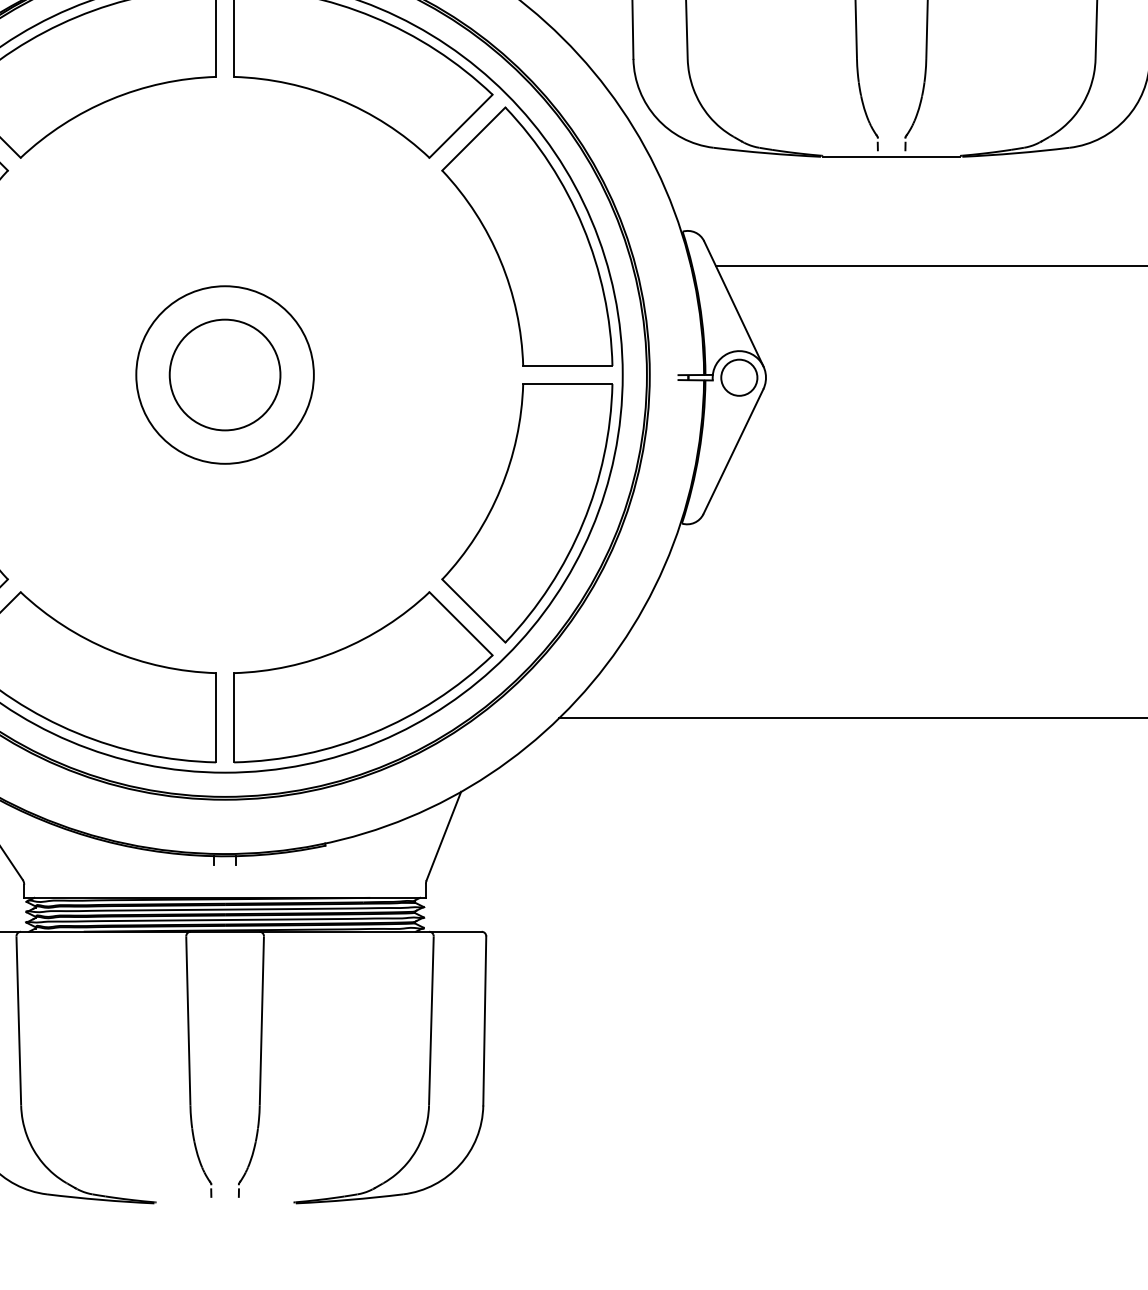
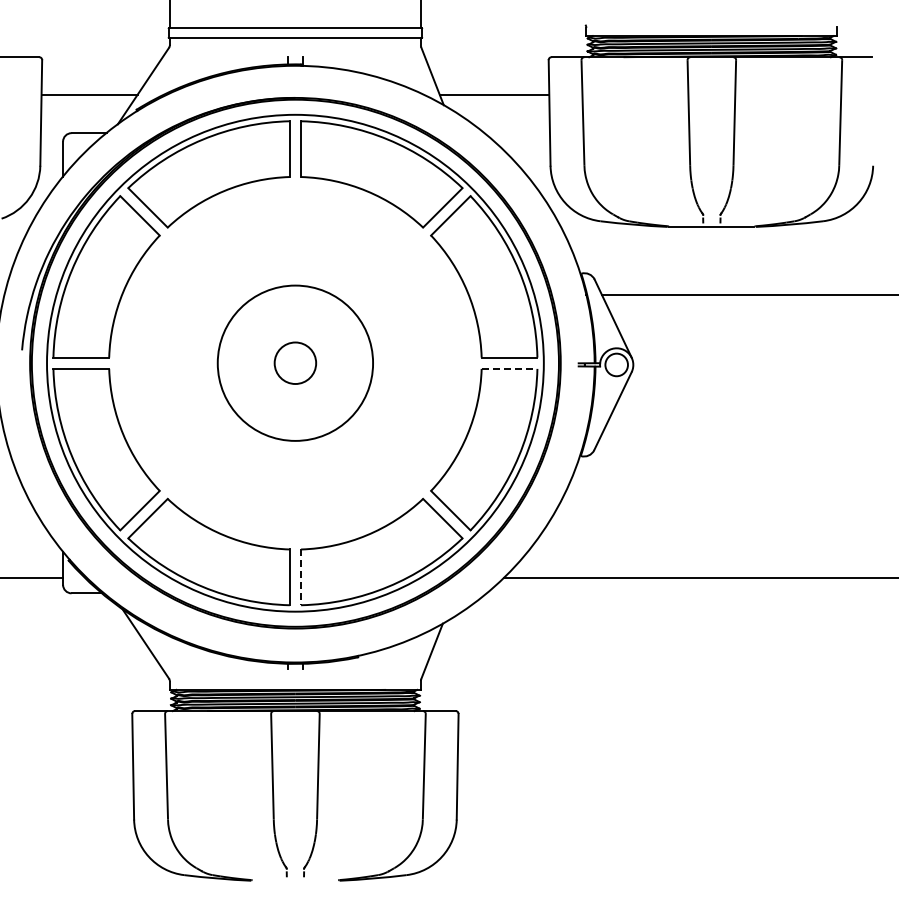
circle: (223, 373) -> (294, 362), size x1.4
circle: (225, 373) -> (295, 362), size x0.6
line: (567, 383) -> (509, 368), solid -> dashed
line: (234, 717) -> (301, 577), solid -> dashed

